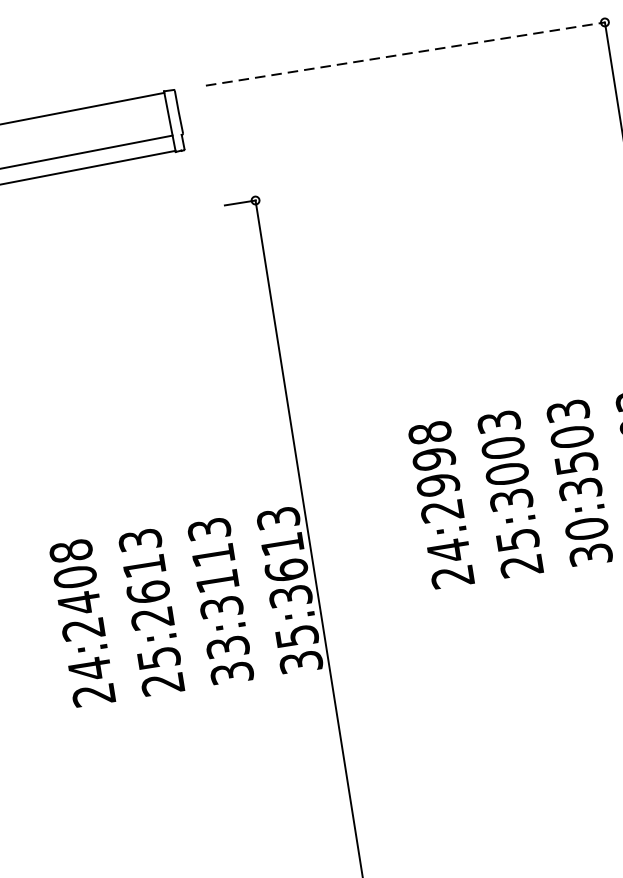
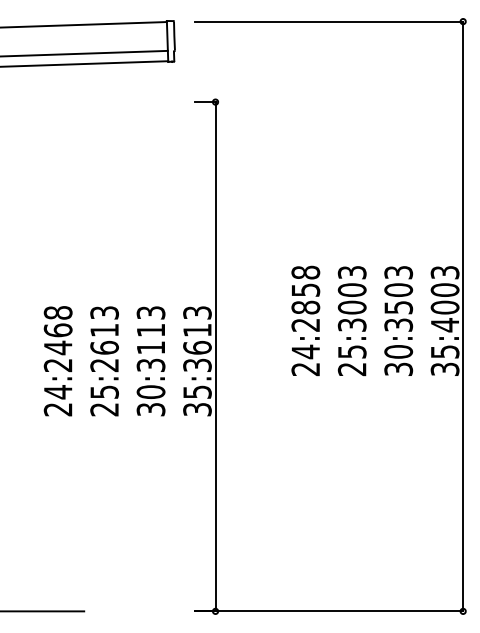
line: (406, 53) -> (329, 21), dashed -> solid
text: (435, 471) -> (305, 298), 24:2998 -> 24:2858
text: (74, 577) -> (57, 330), 24:2408 -> 24:2468
text: (226, 646) -> (150, 391), 33:3113 -> 30:3113

